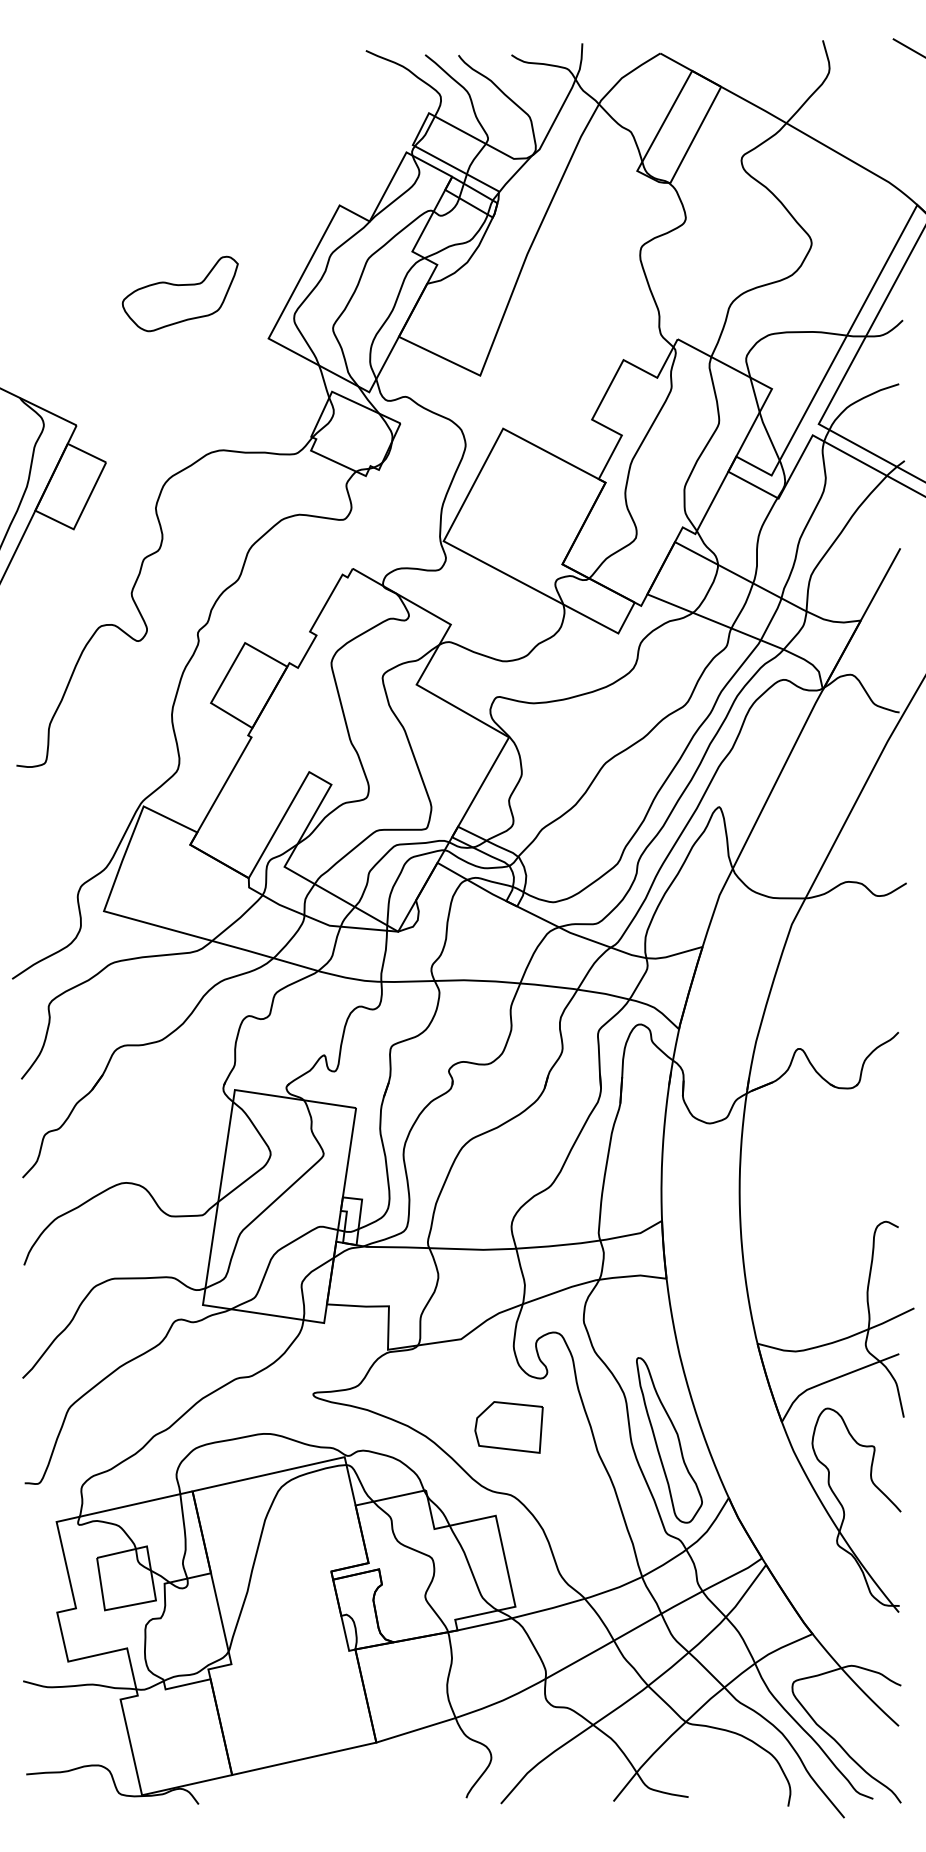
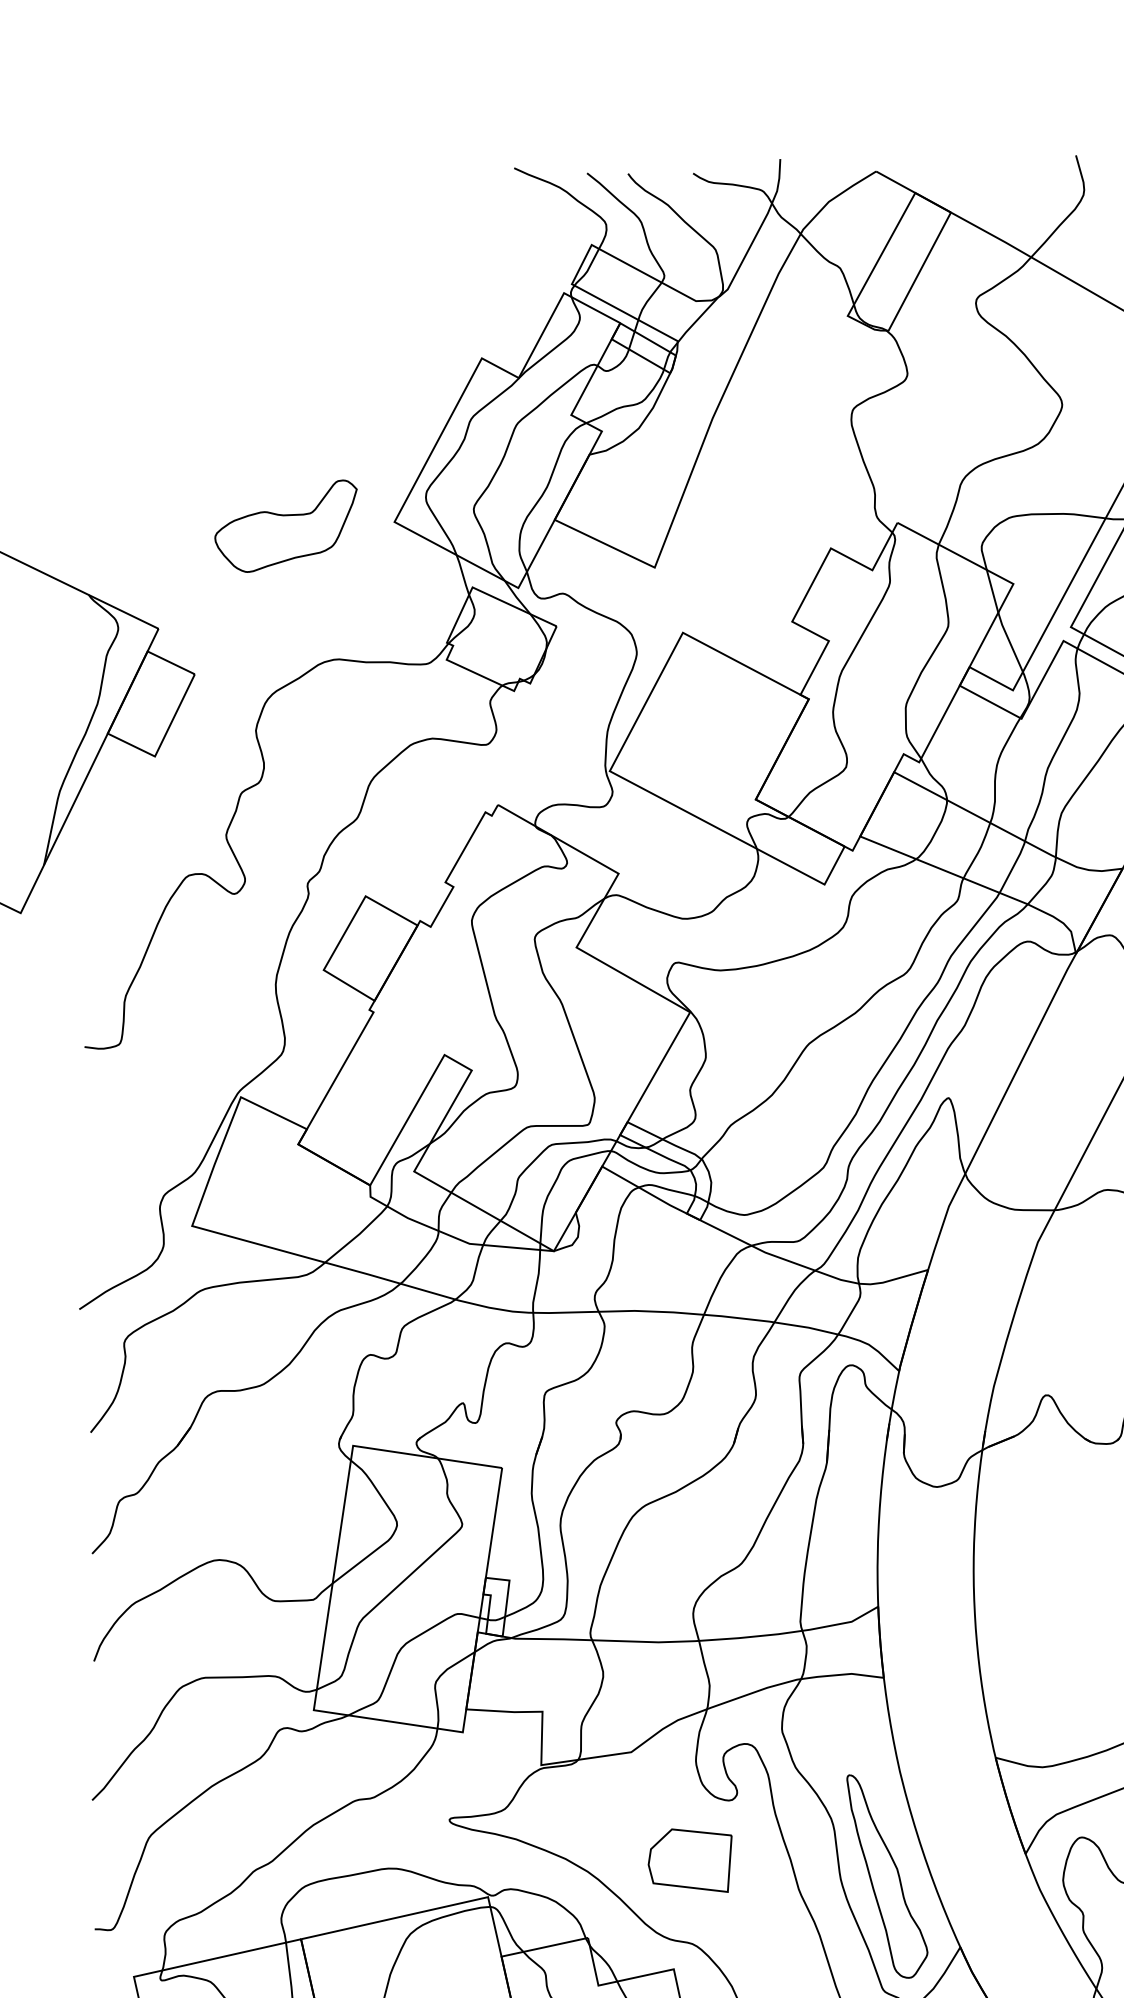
part: (179, 293) -> (285, 525), moved

